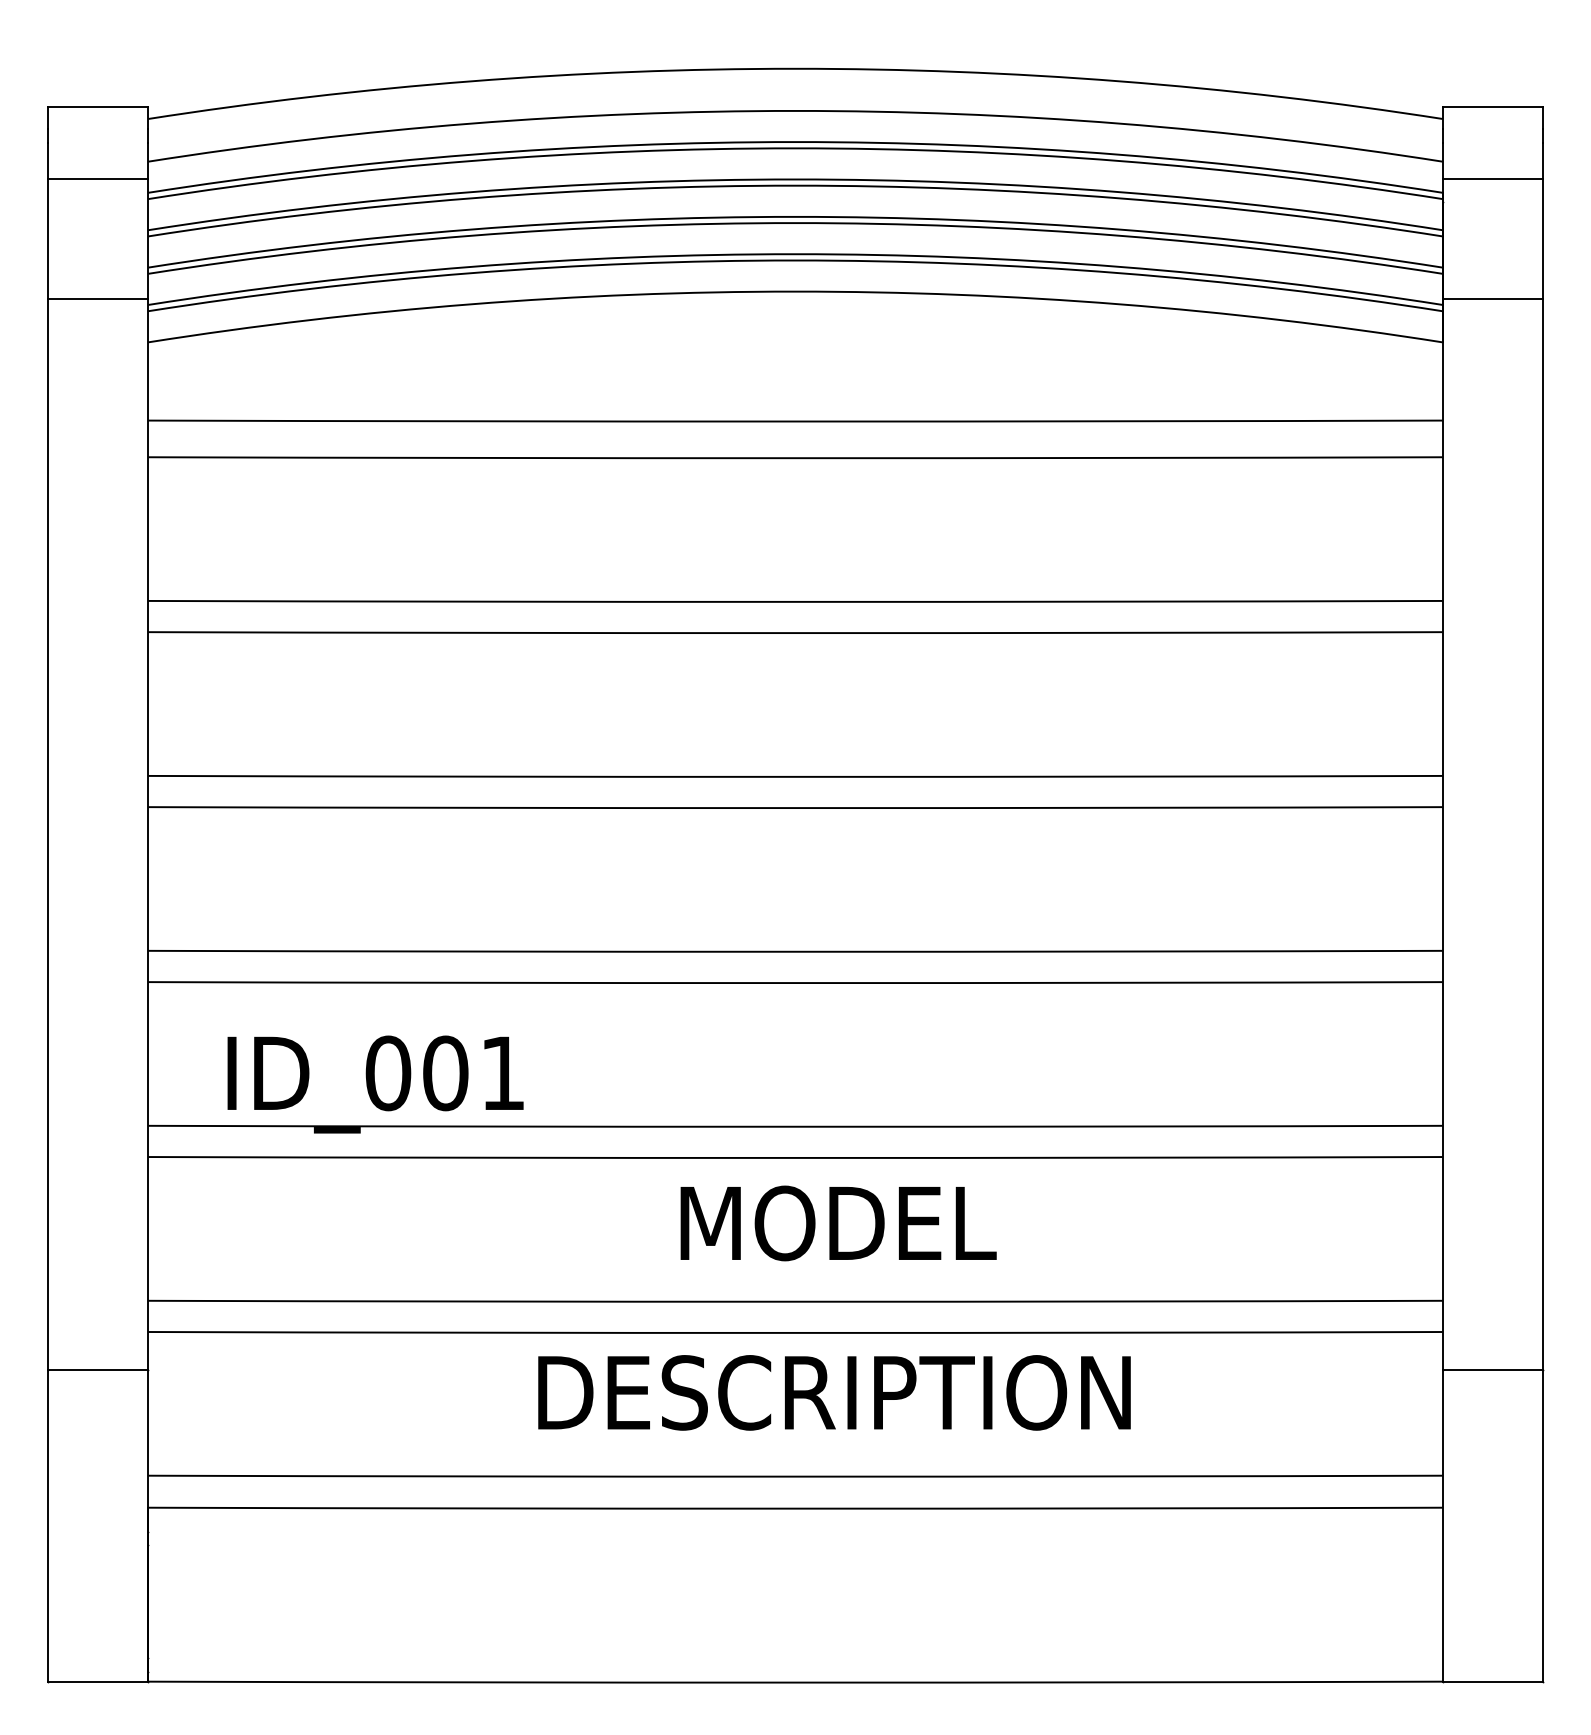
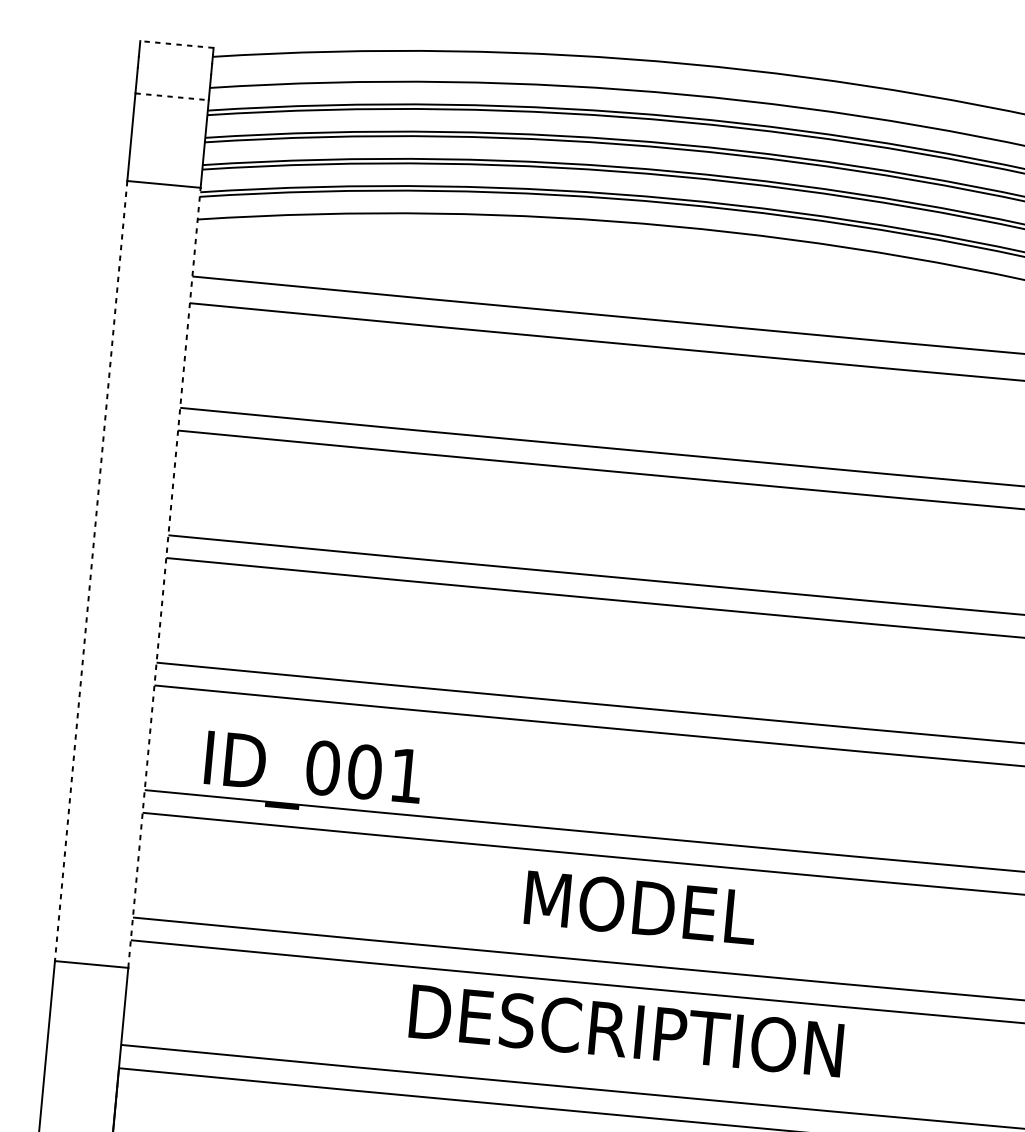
line: (97, 106) -> (176, 44), solid -> dashed
line: (98, 178) -> (172, 96), solid -> dashed
line: (47, 834) -> (91, 571), solid -> dashed
line: (148, 834) -> (164, 577), solid -> dashed

